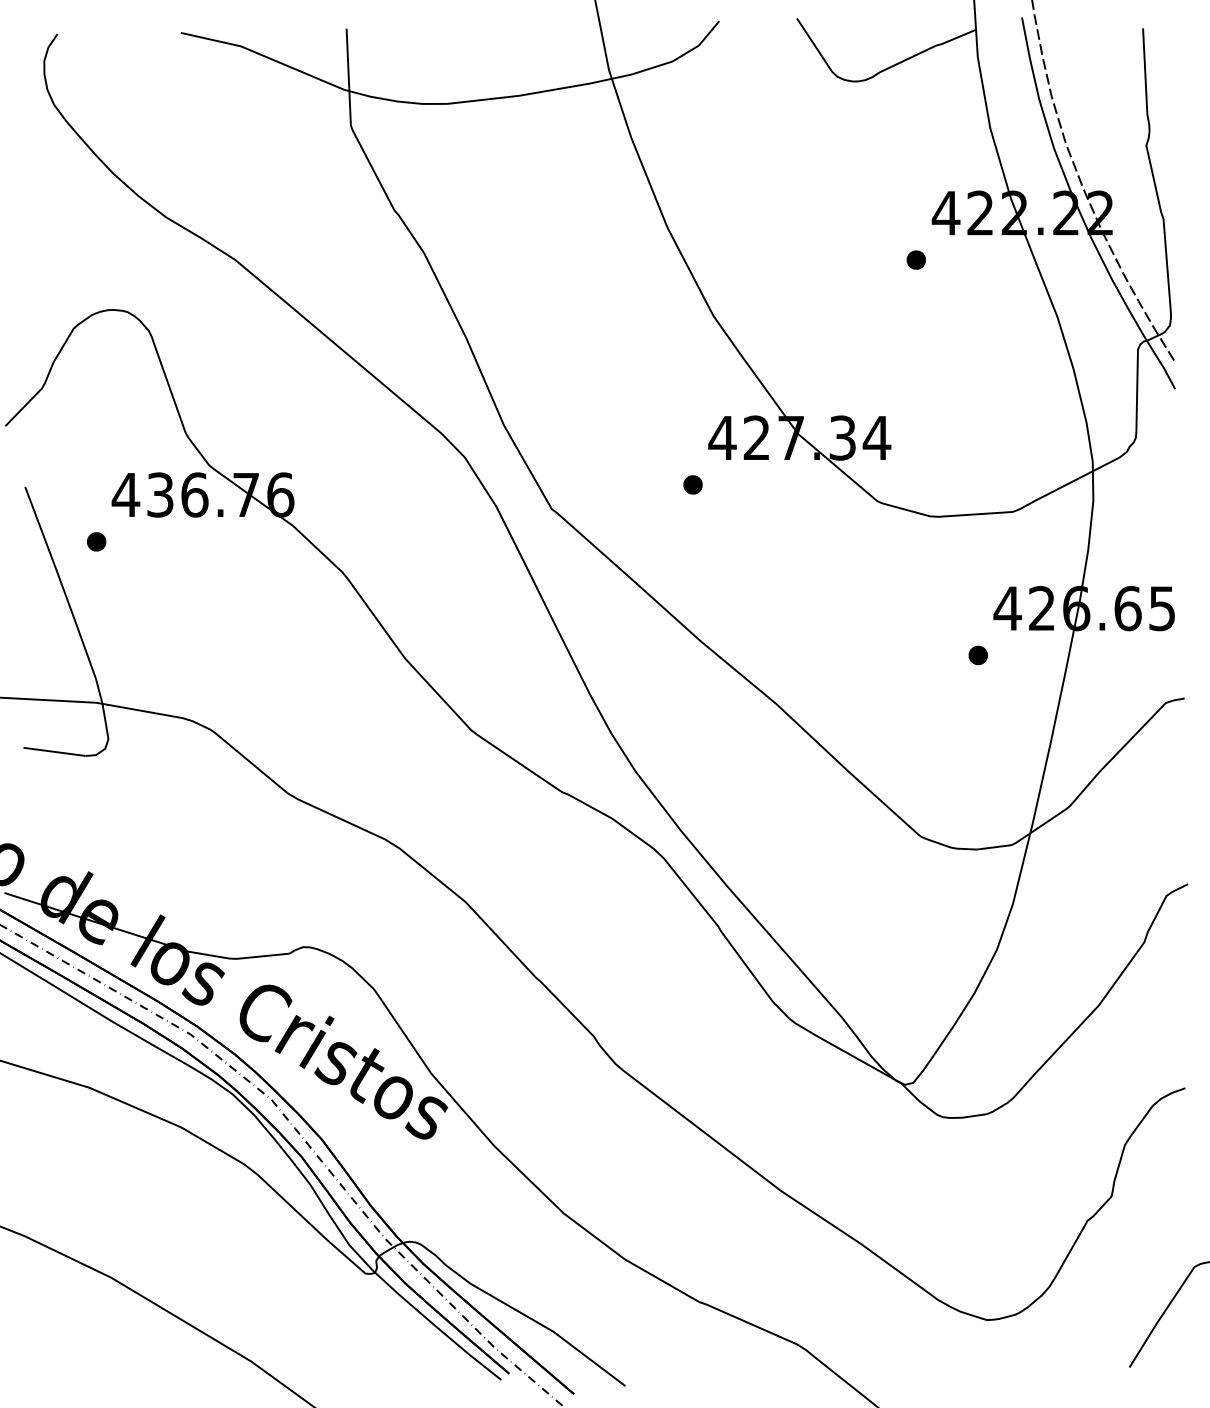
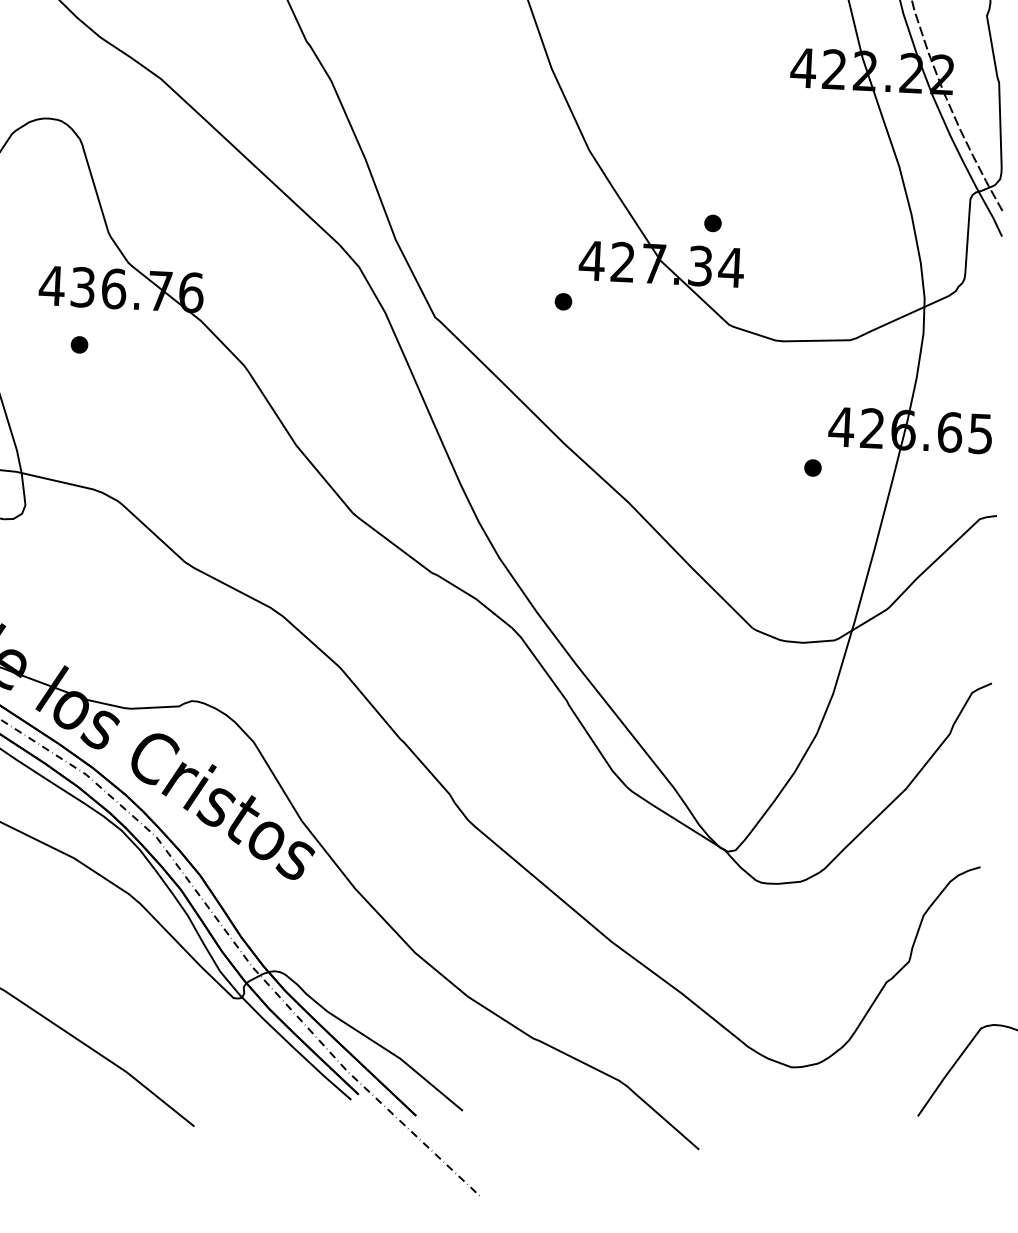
part: (915, 259) -> (712, 222), moved
part: (96, 541) -> (79, 344), moved

